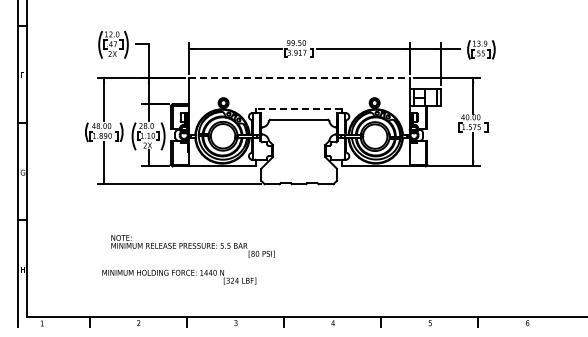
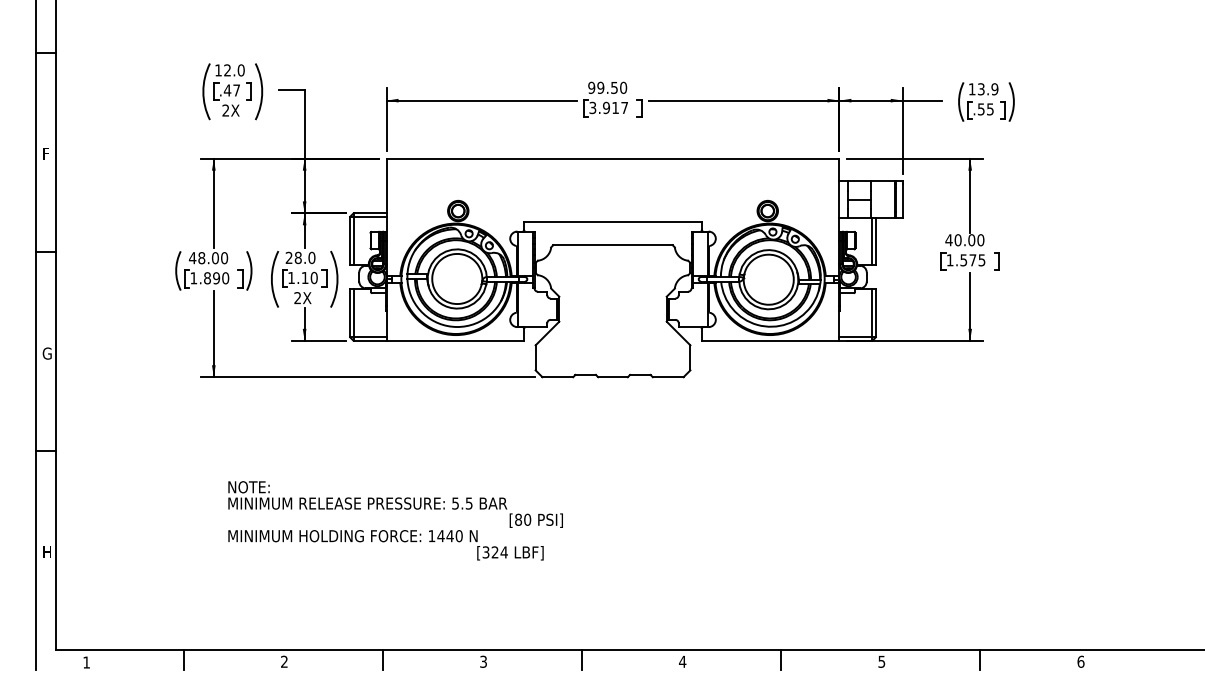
line: (299, 77) -> (613, 158), dashed -> solid
line: (298, 108) -> (611, 222), dashed -> solid
text: (179, 276) -> (386, 543), moved

